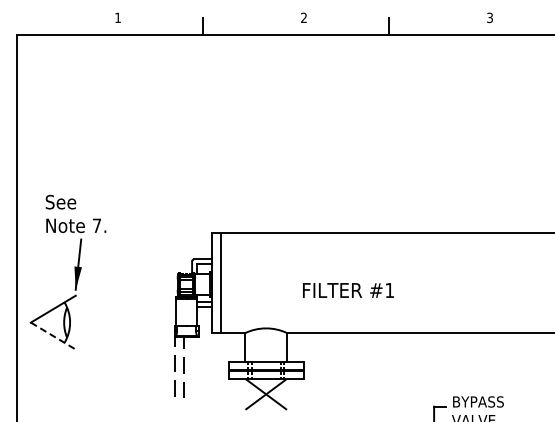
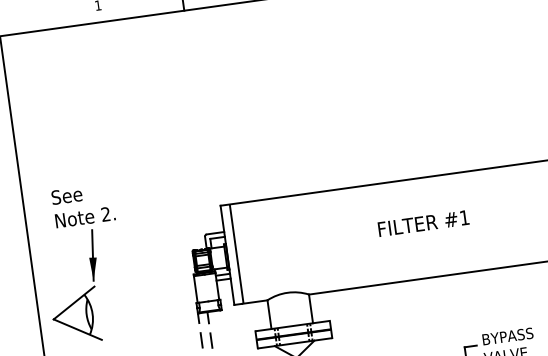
text: (96, 225) -> (105, 214), 7. -> 2.
text: (348, 290) -> (423, 223), moved
line: (53, 336) -> (78, 330), dashed -> solid

